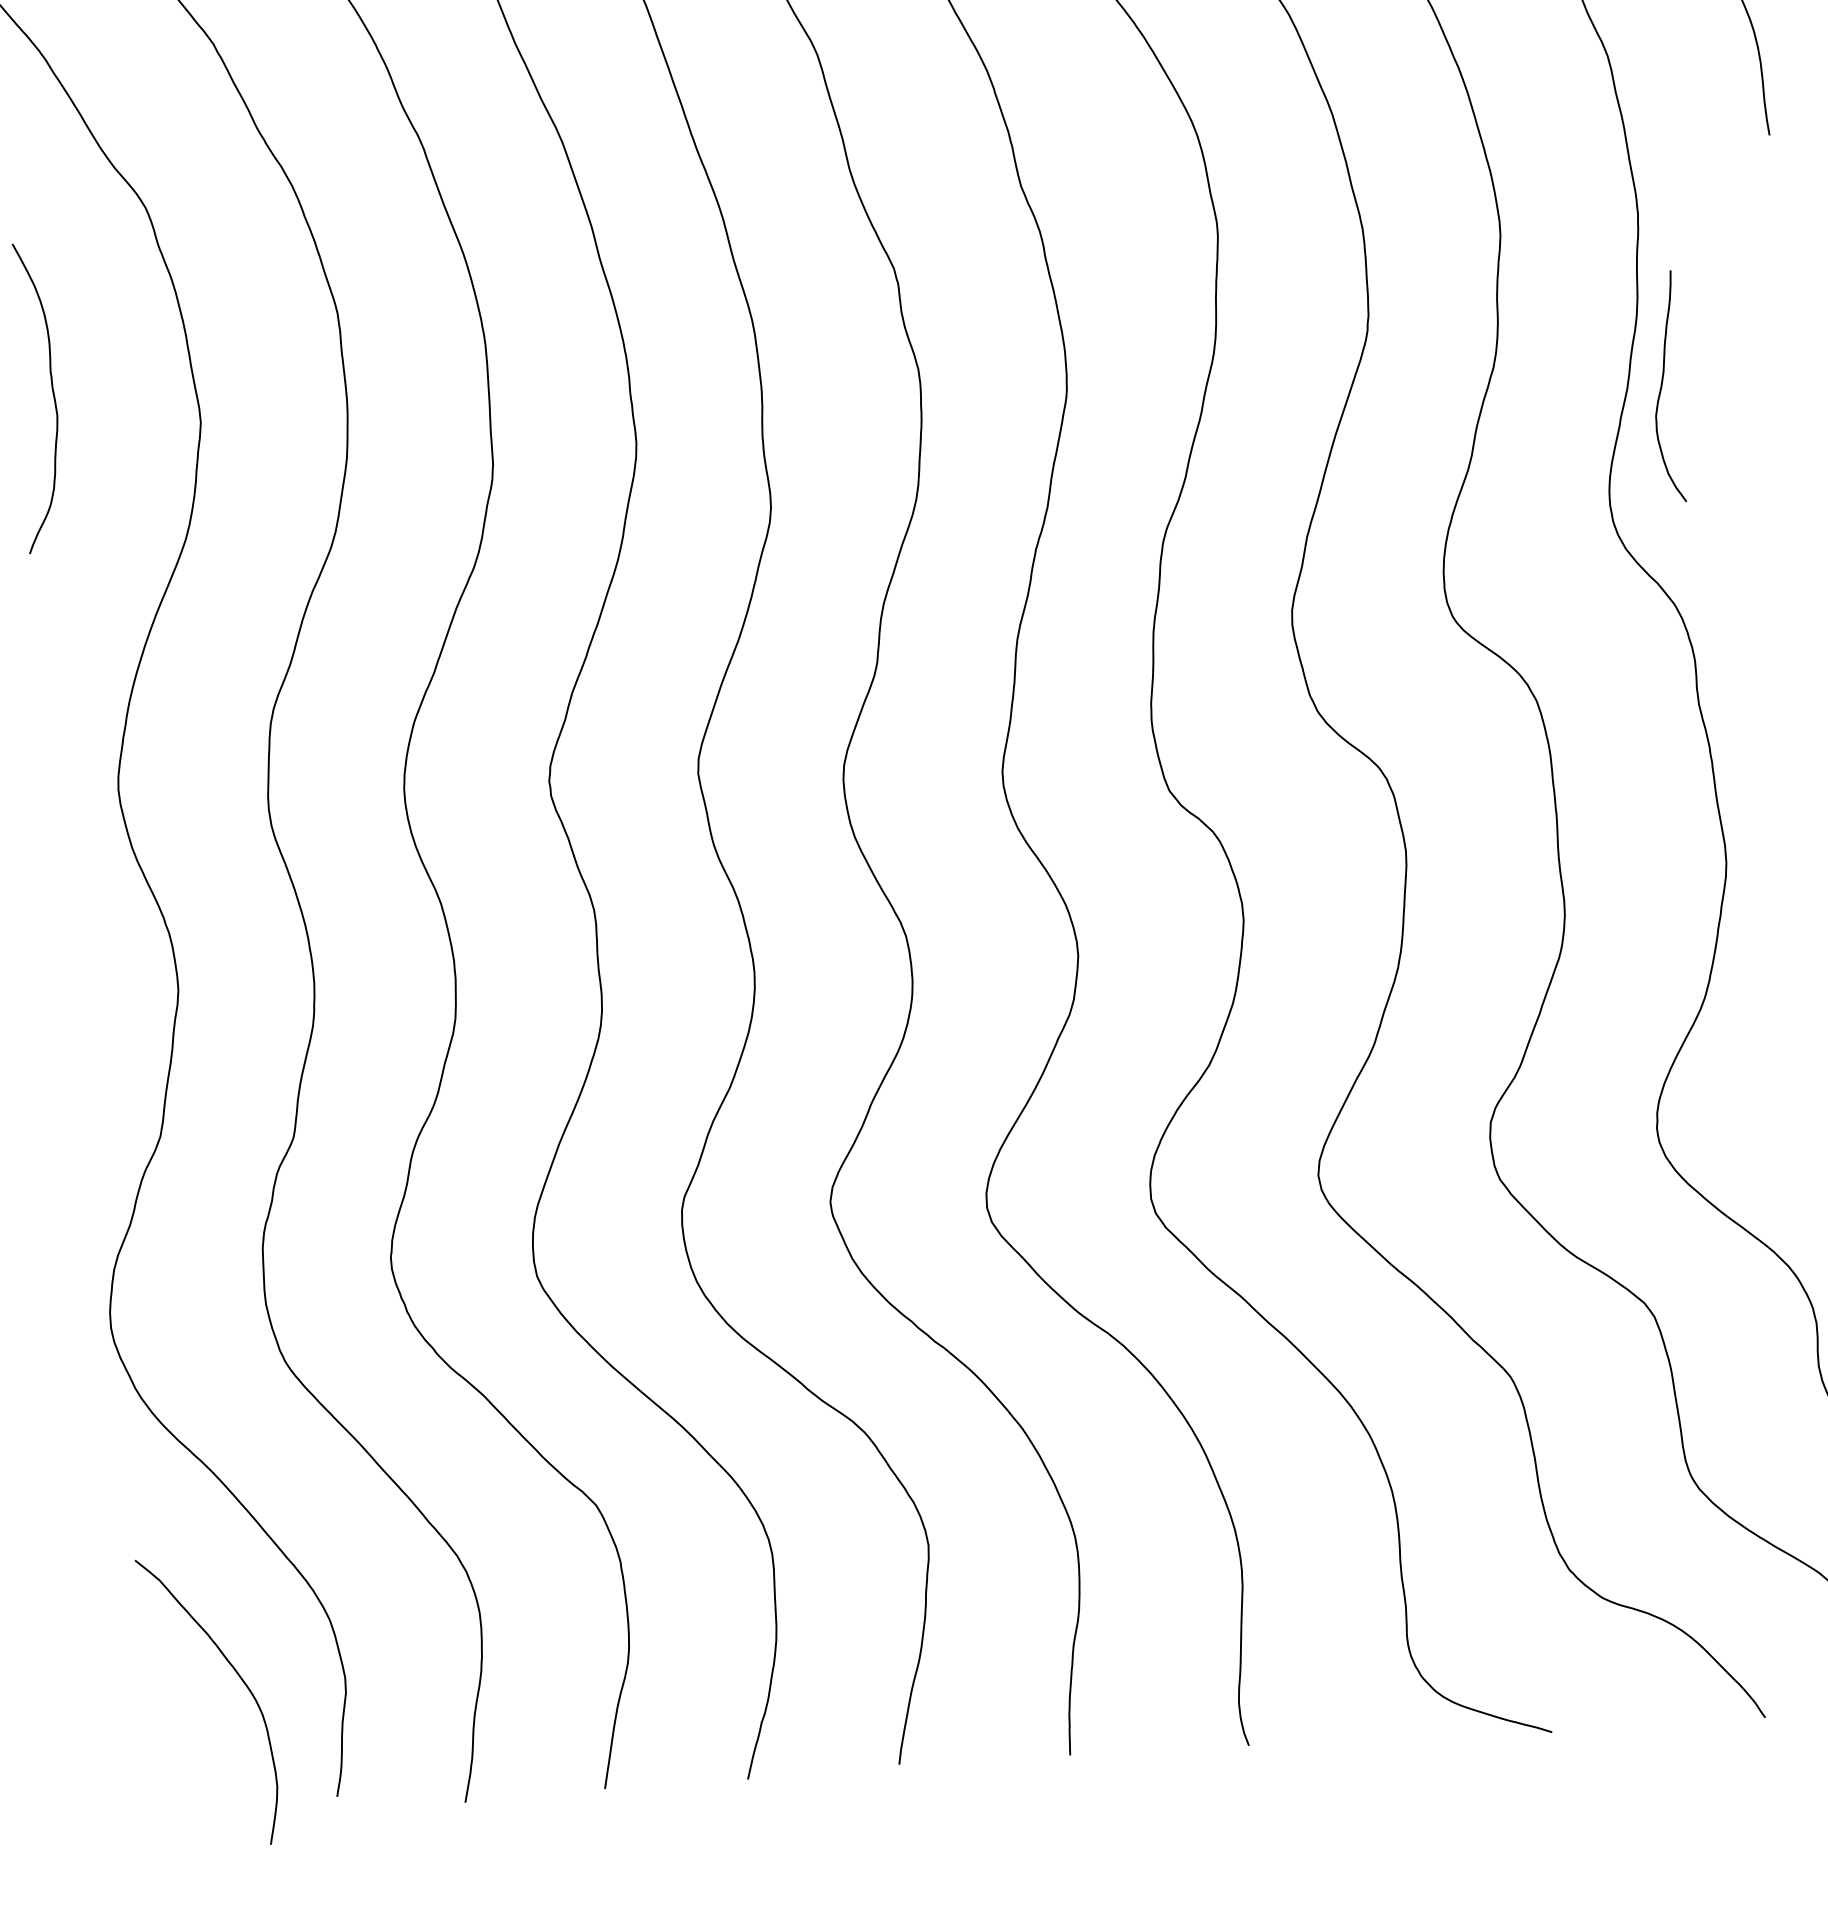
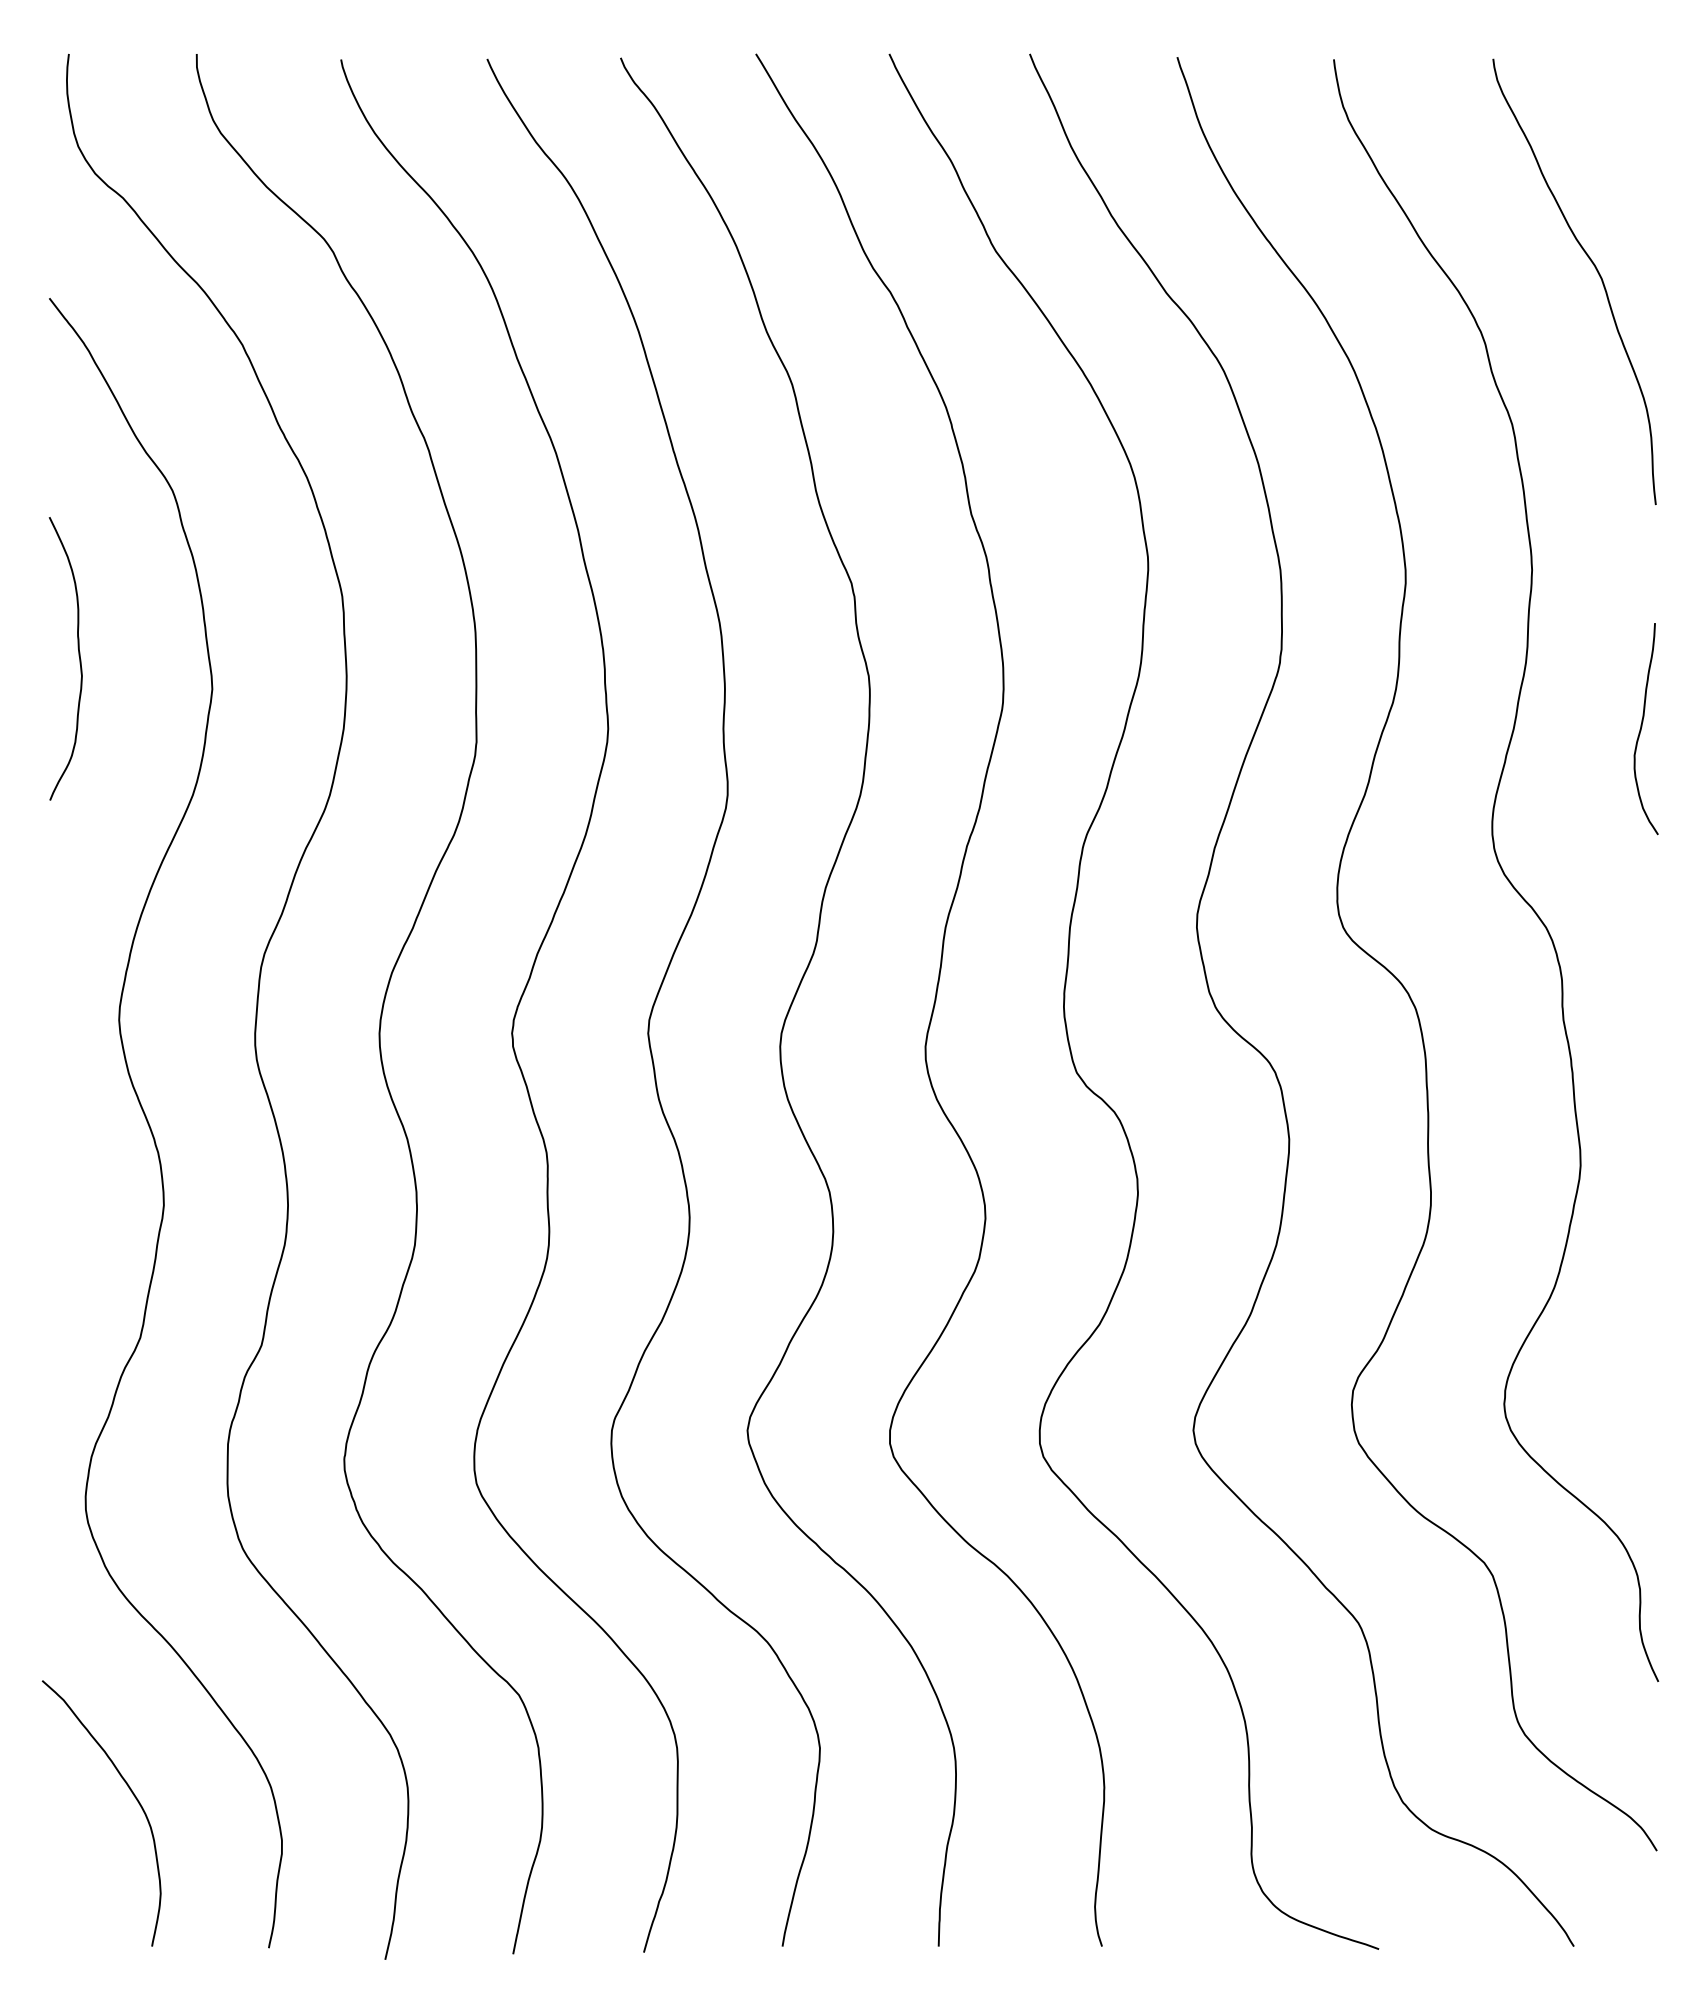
curve: (1663, 385) -> (1642, 727), moved
curve: (240, 1679) -> (132, 1794), moved

